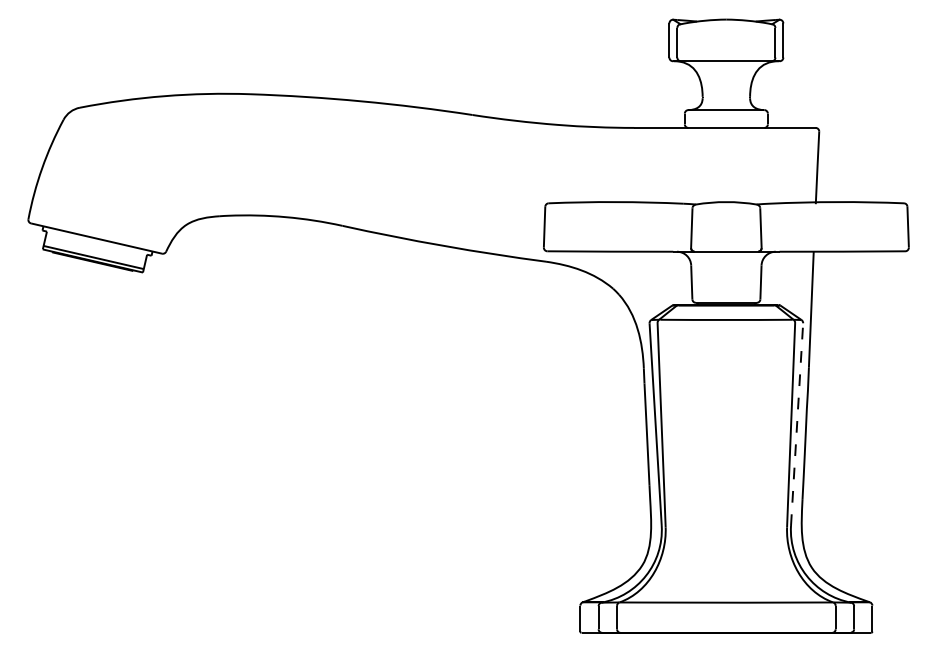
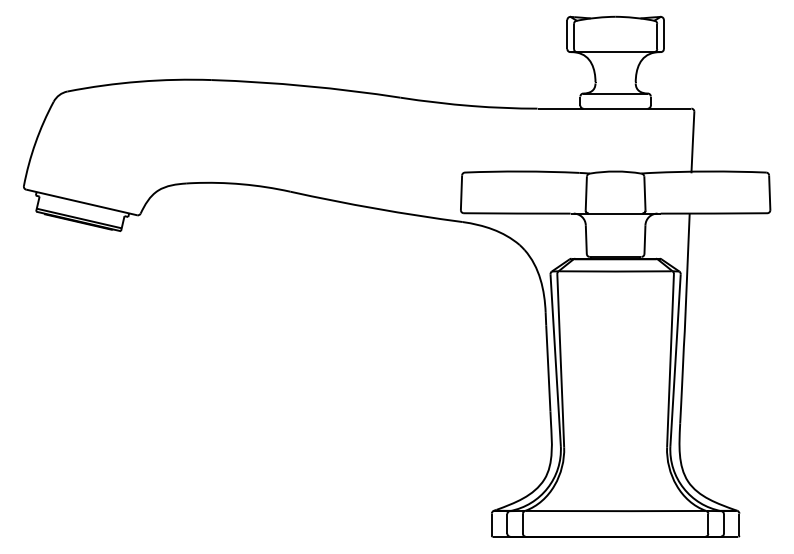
line: (797, 424) -> (675, 360), dashed -> solid

